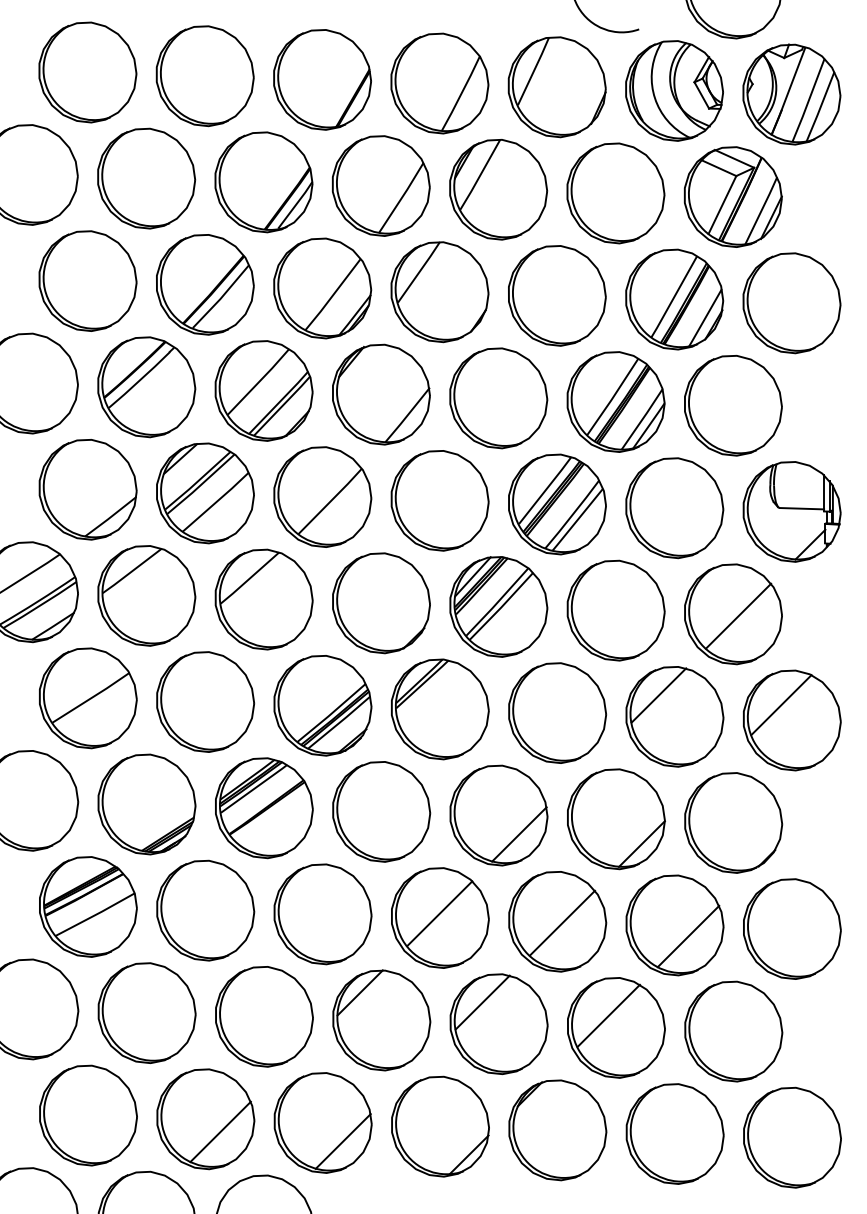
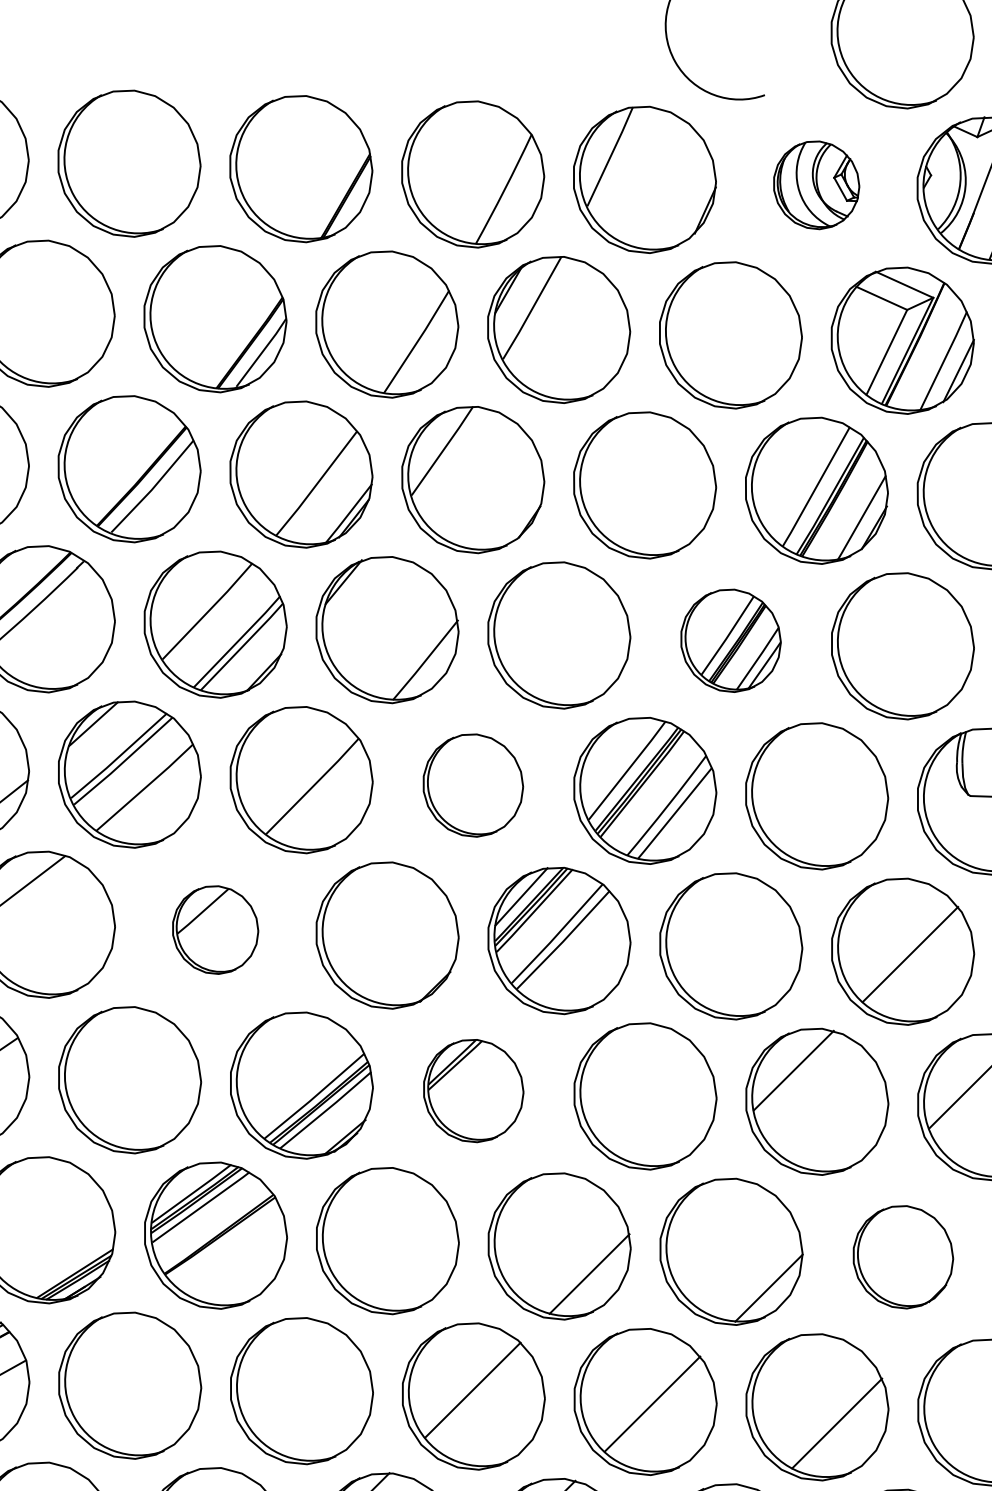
part: (674, 90) -> (816, 184), size x0.6
part: (615, 401) -> (730, 640), size x0.7
part: (439, 500) -> (472, 785), size x0.7
part: (263, 599) -> (214, 930), size x0.6
part: (440, 709) -> (473, 1091), size x0.7
part: (733, 822) -> (903, 1256), size x0.7

